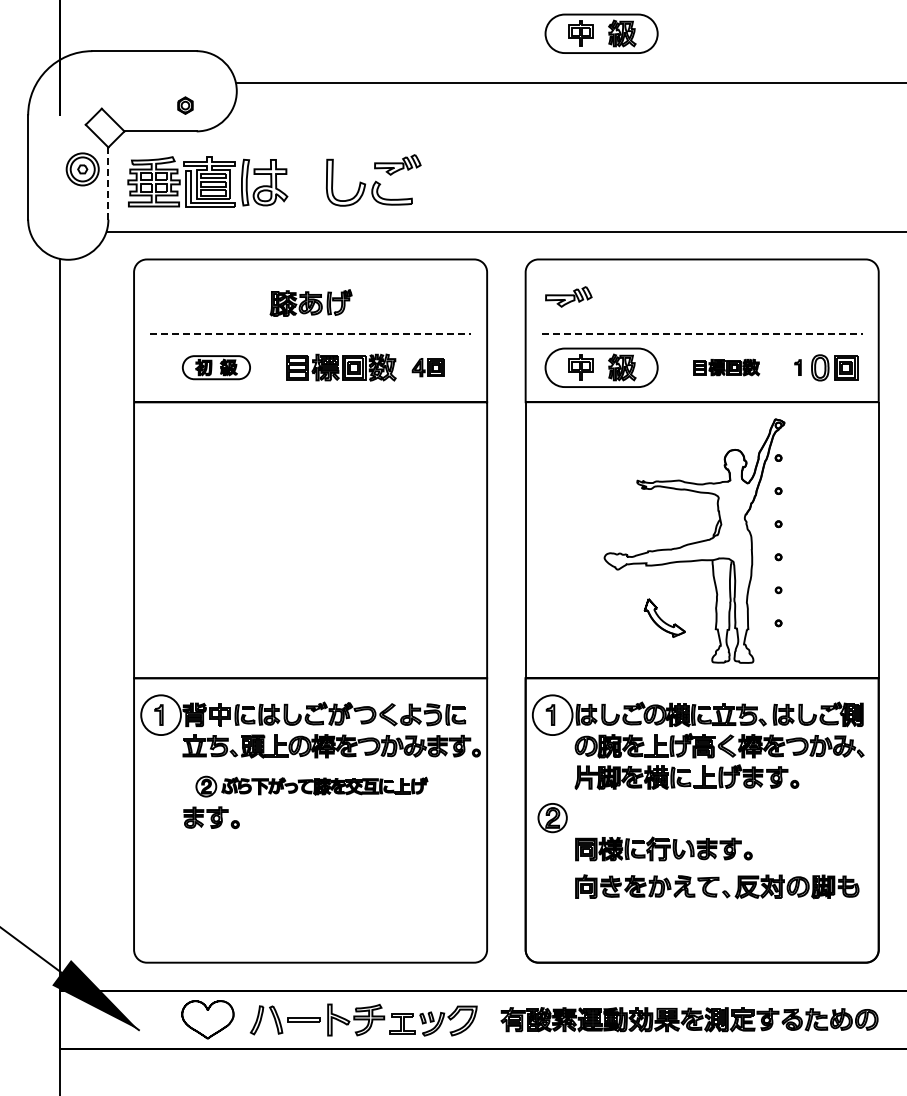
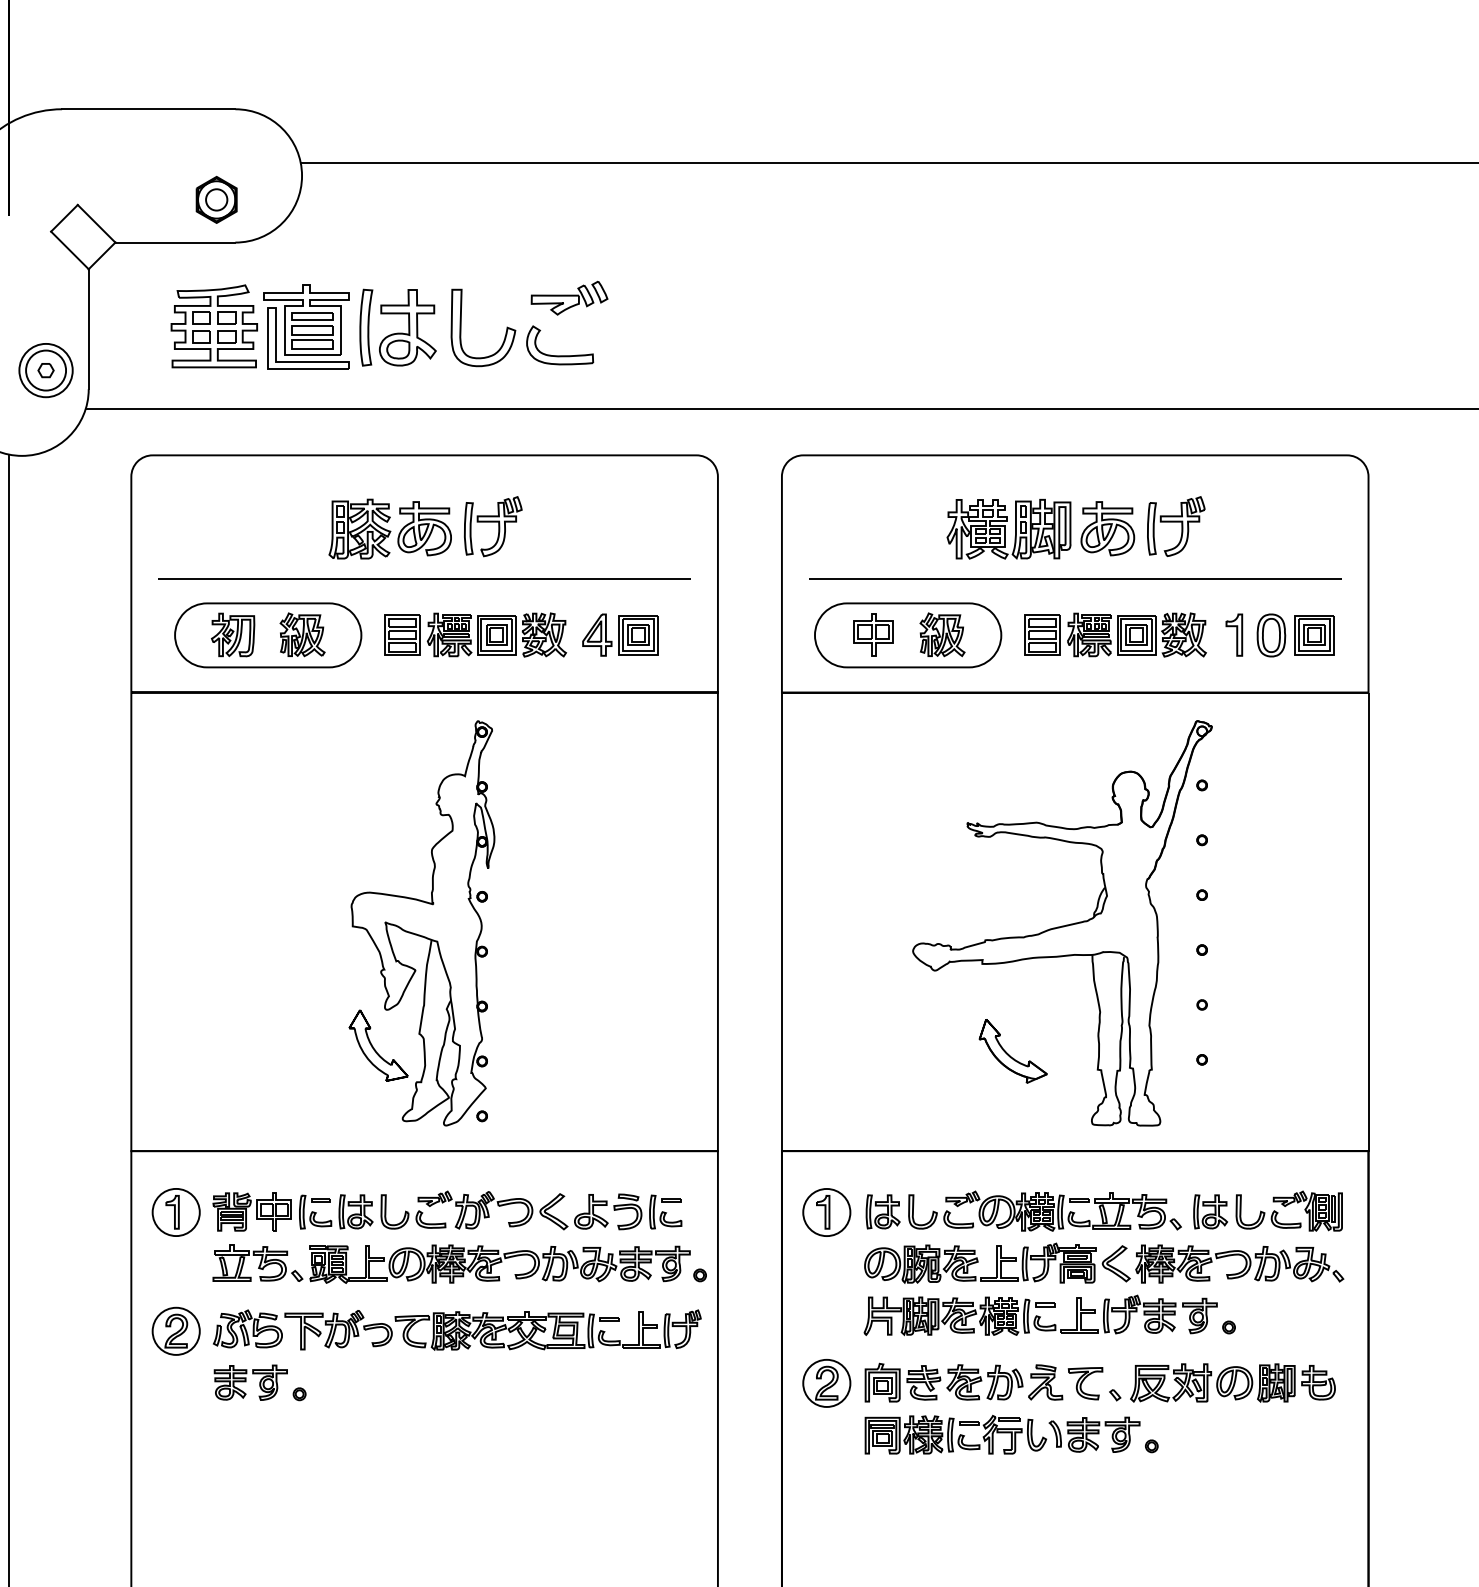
part: (601, 33) -> (907, 79), removed
part: (185, 105) -> (216, 199), size x1.67
part: (82, 169) -> (45, 370), moved
part: (207, 181) -> (303, 325), moved
line: (108, 183) -> (88, 329), dashed -> solid
part: (568, 296) -> (853, 516), removed
part: (310, 302) -> (424, 526), size x1.43
part: (702, 302) -> (1075, 526), added
line: (311, 334) -> (426, 580), dashed -> solid
line: (702, 334) -> (1075, 580), dashed -> solid
part: (216, 367) -> (268, 634), size x1.67
part: (428, 367) -> (620, 634), size x1.43
part: (726, 367) -> (1115, 634), size x1.67
part: (797, 367) -> (1233, 634), size x1.67
part: (308, 540) -> (421, 922), added
circle: (160, 715) -> (175, 1213), size x0.71
circle: (552, 715) -> (826, 1213), size x0.71
part: (311, 786) -> (426, 1330), size x1.43
part: (717, 886) -> (1100, 1382), moved

